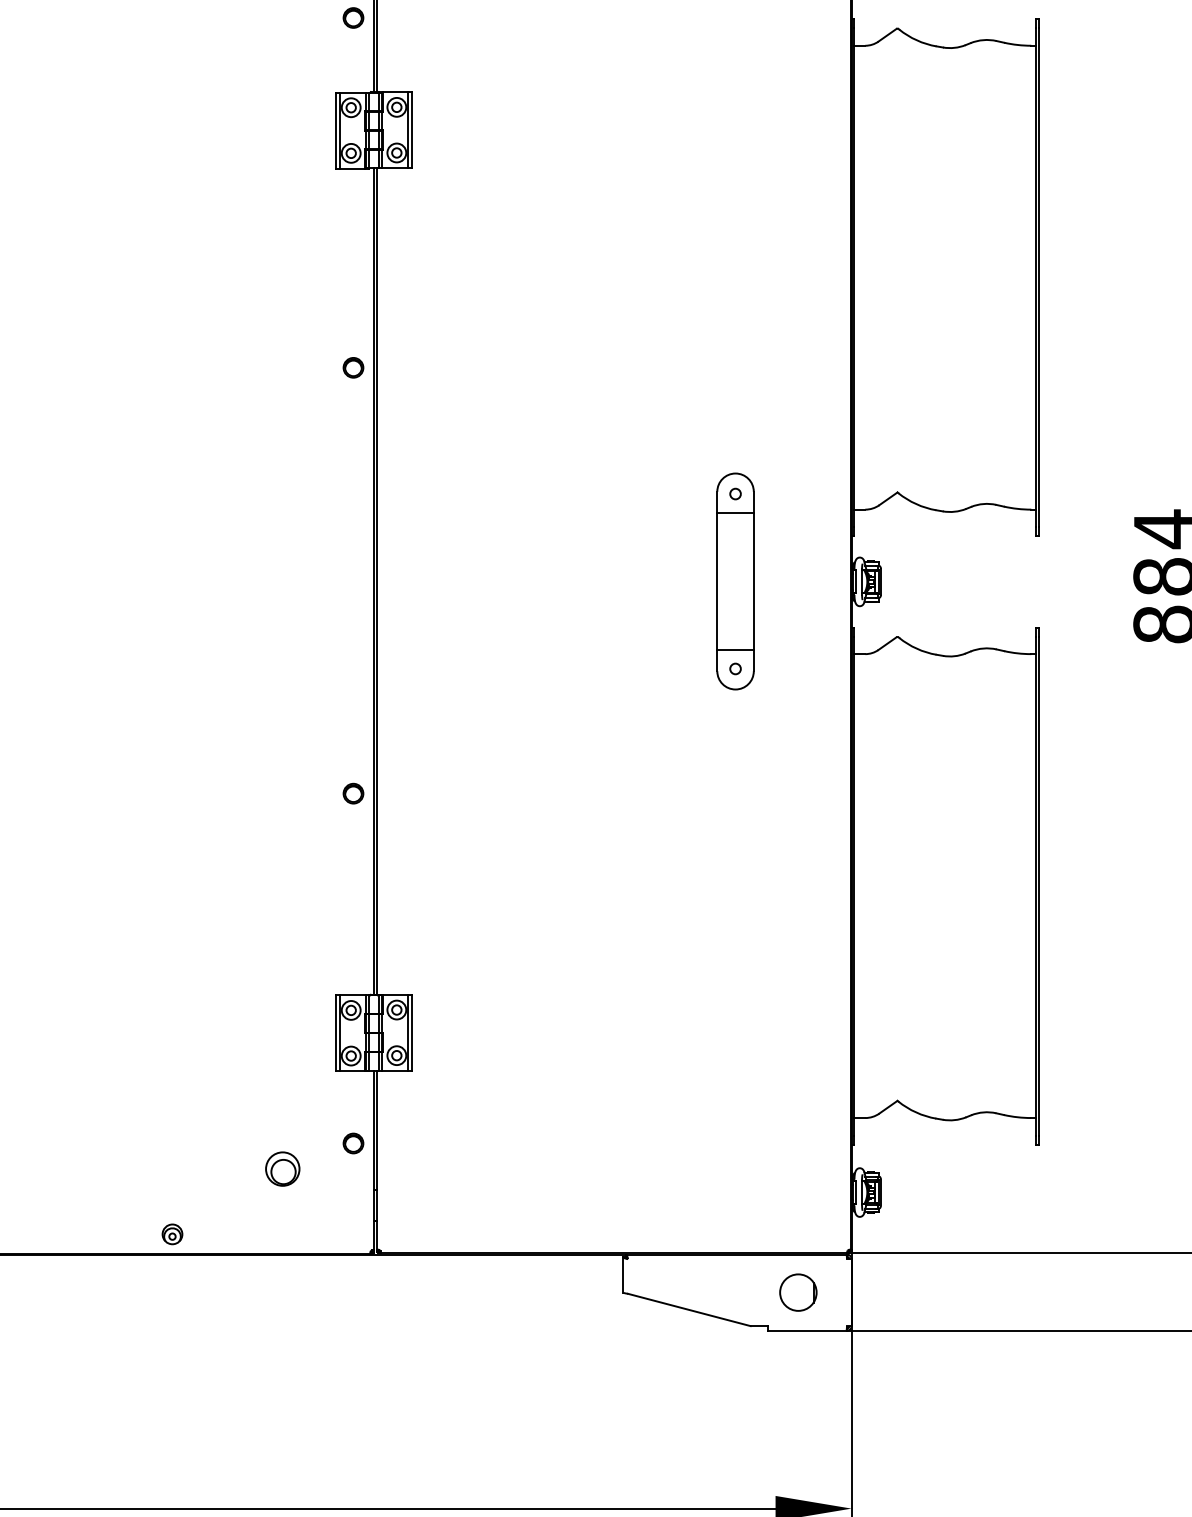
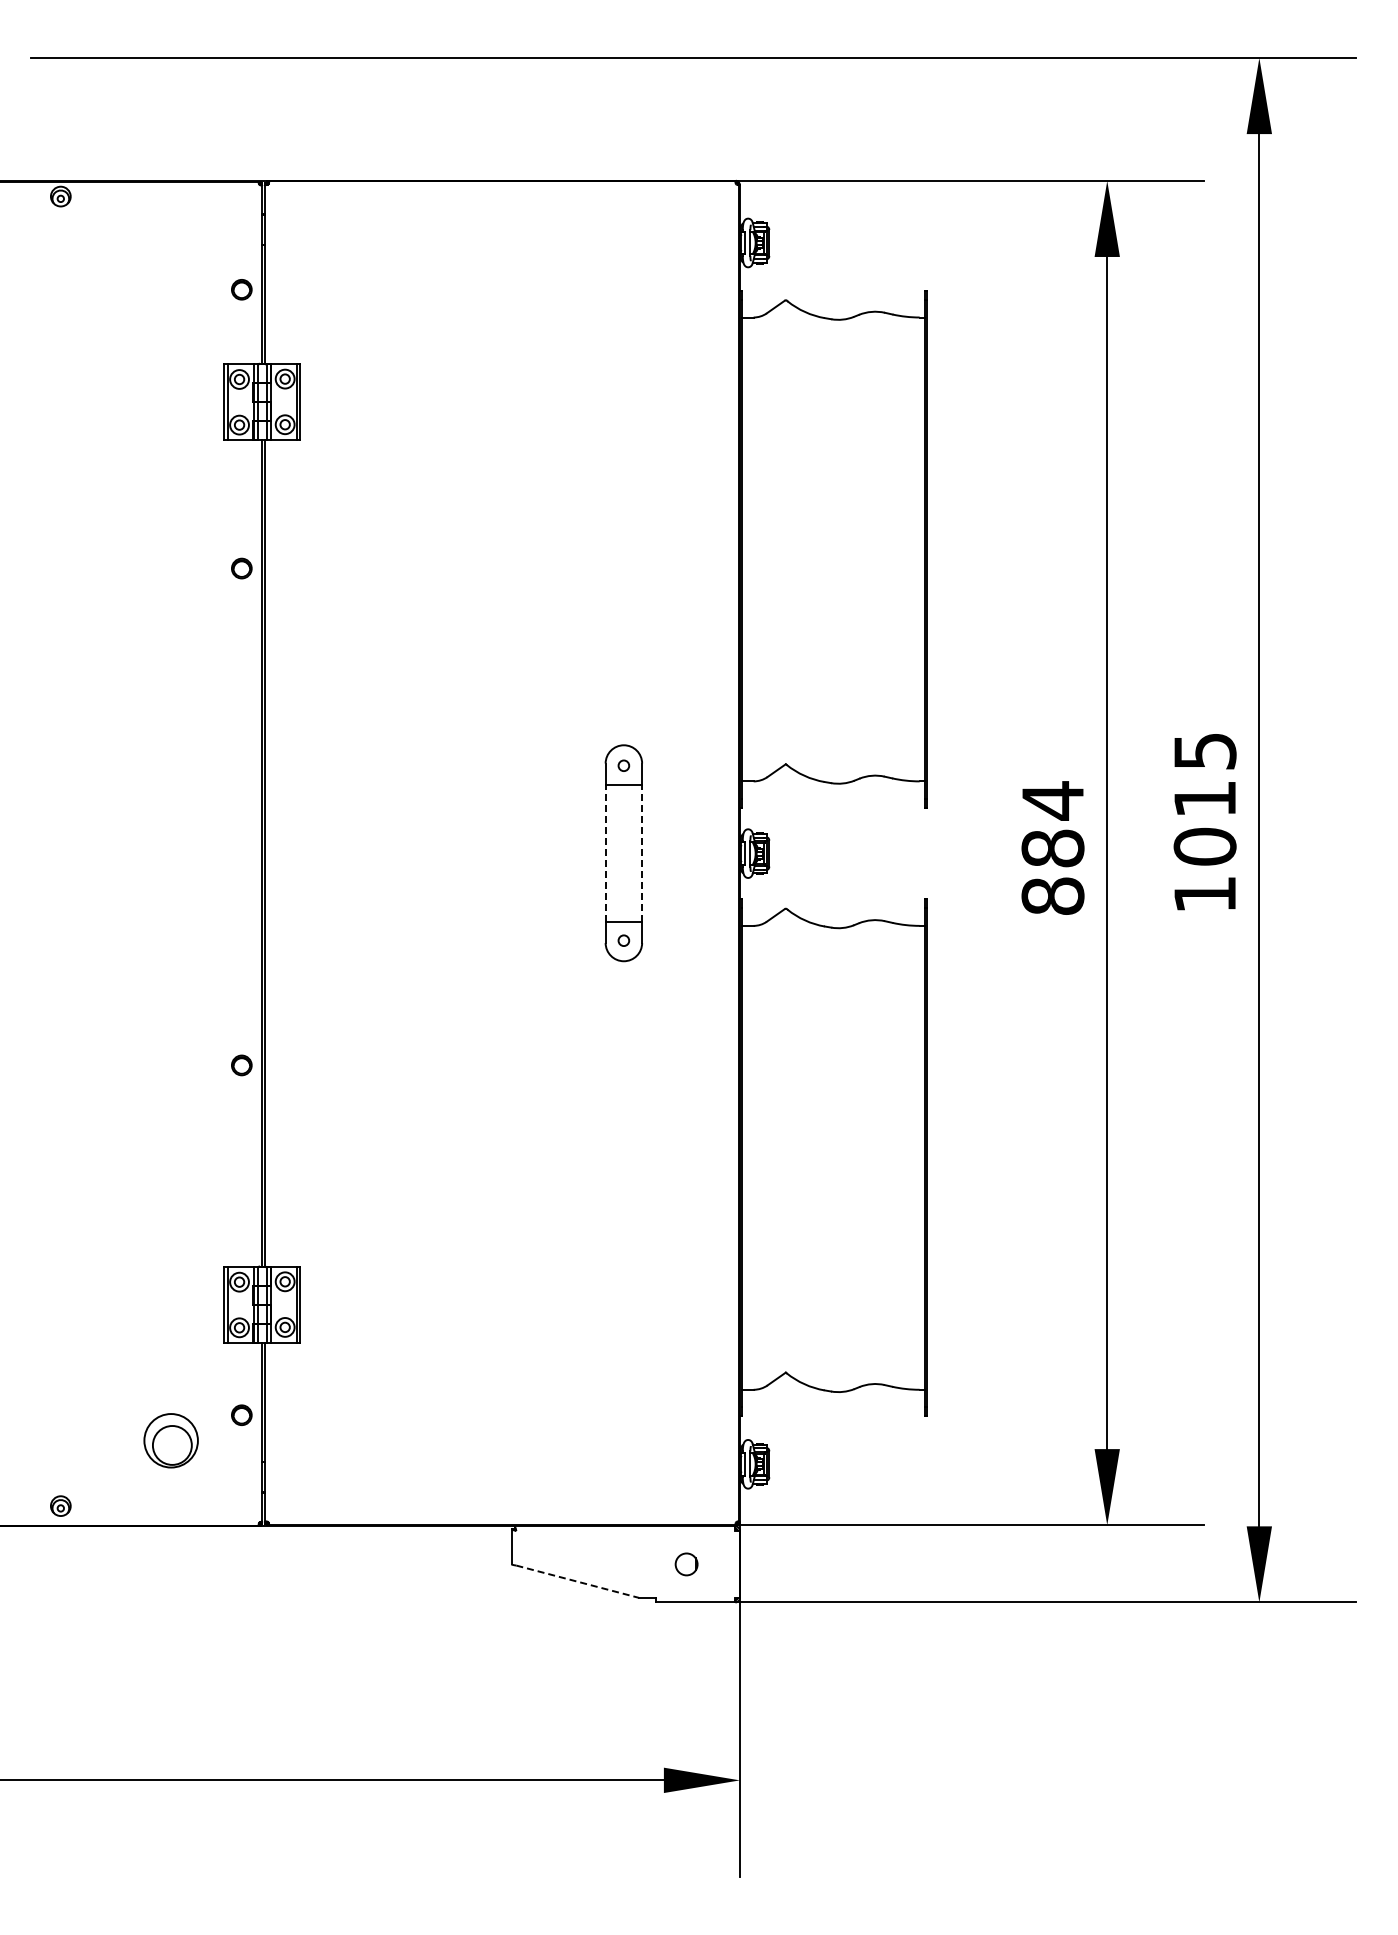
part: (353, 367) -> (241, 568), moved
line: (717, 580) -> (605, 852), solid -> dashed
line: (754, 580) -> (642, 852), solid -> dashed
part: (282, 1168) -> (170, 1440), size x1.6
part: (798, 1292) -> (686, 1564), size x0.6
line: (690, 1309) -> (578, 1581), solid -> dashed

